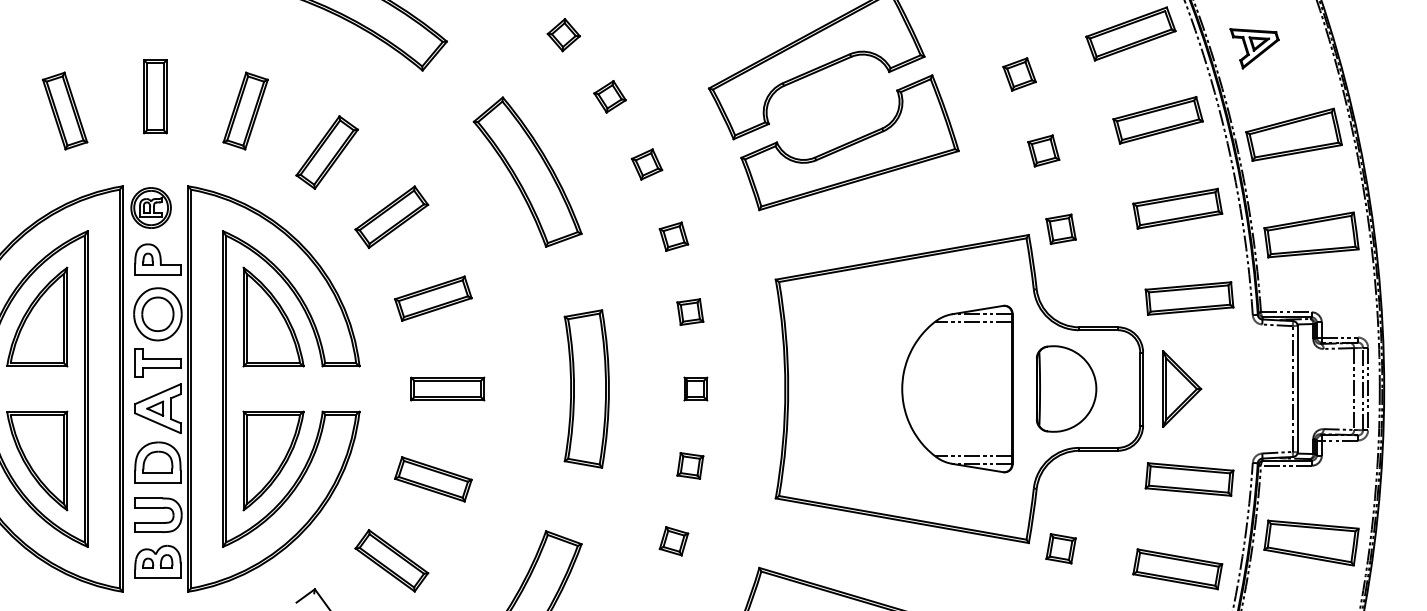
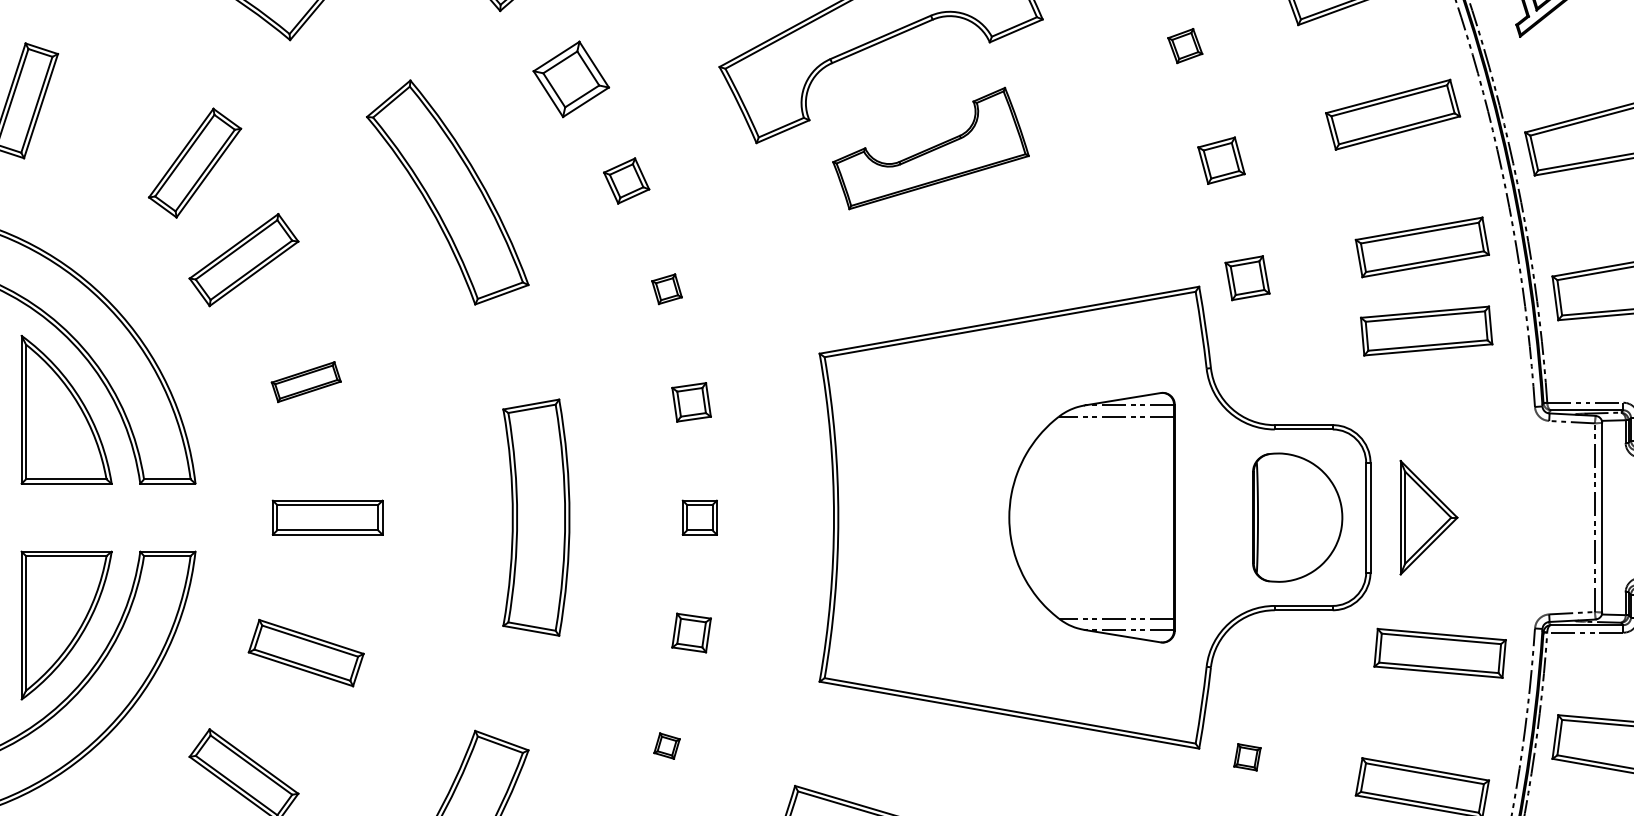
part: (1019, 74) -> (1185, 46), size x0.7
part: (609, 96) -> (570, 79), size x1.6
part: (849, 142) -> (930, 148), size x0.6
part: (326, 152) -> (193, 163), moved
part: (673, 236) -> (666, 288), size x0.7
part: (433, 298) -> (306, 381), size x0.6
part: (1189, 298) -> (1426, 330), moved
part: (1066, 388) -> (1297, 516), moved
part: (673, 541) -> (666, 746), size x0.6
part: (1060, 548) -> (1246, 756), size x0.6

